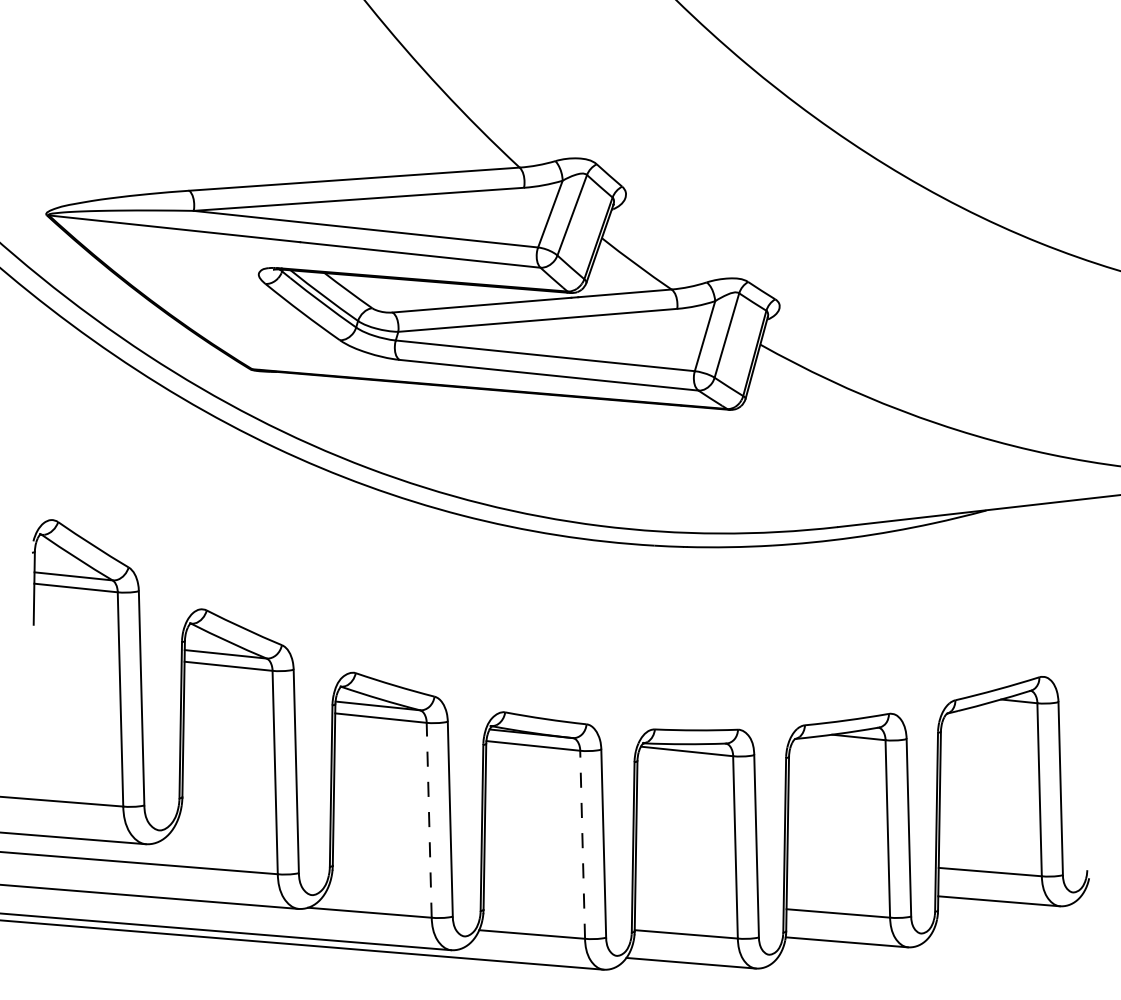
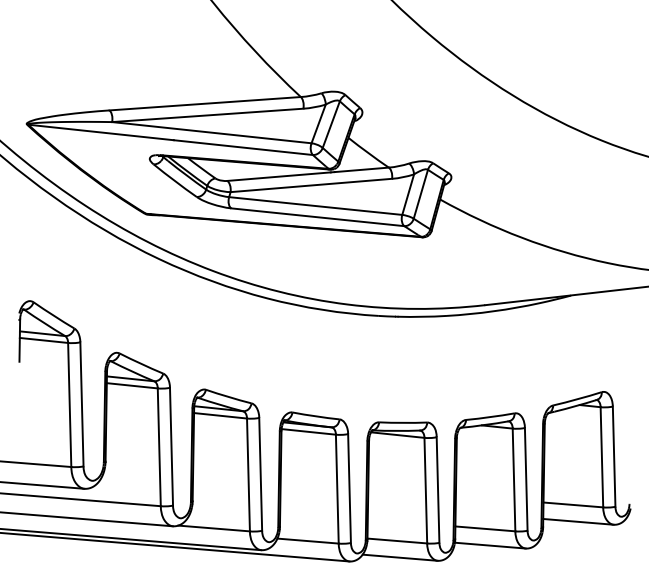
line: (429, 819) -> (248, 474), dashed -> solid
line: (582, 843) -> (337, 488), dashed -> solid

